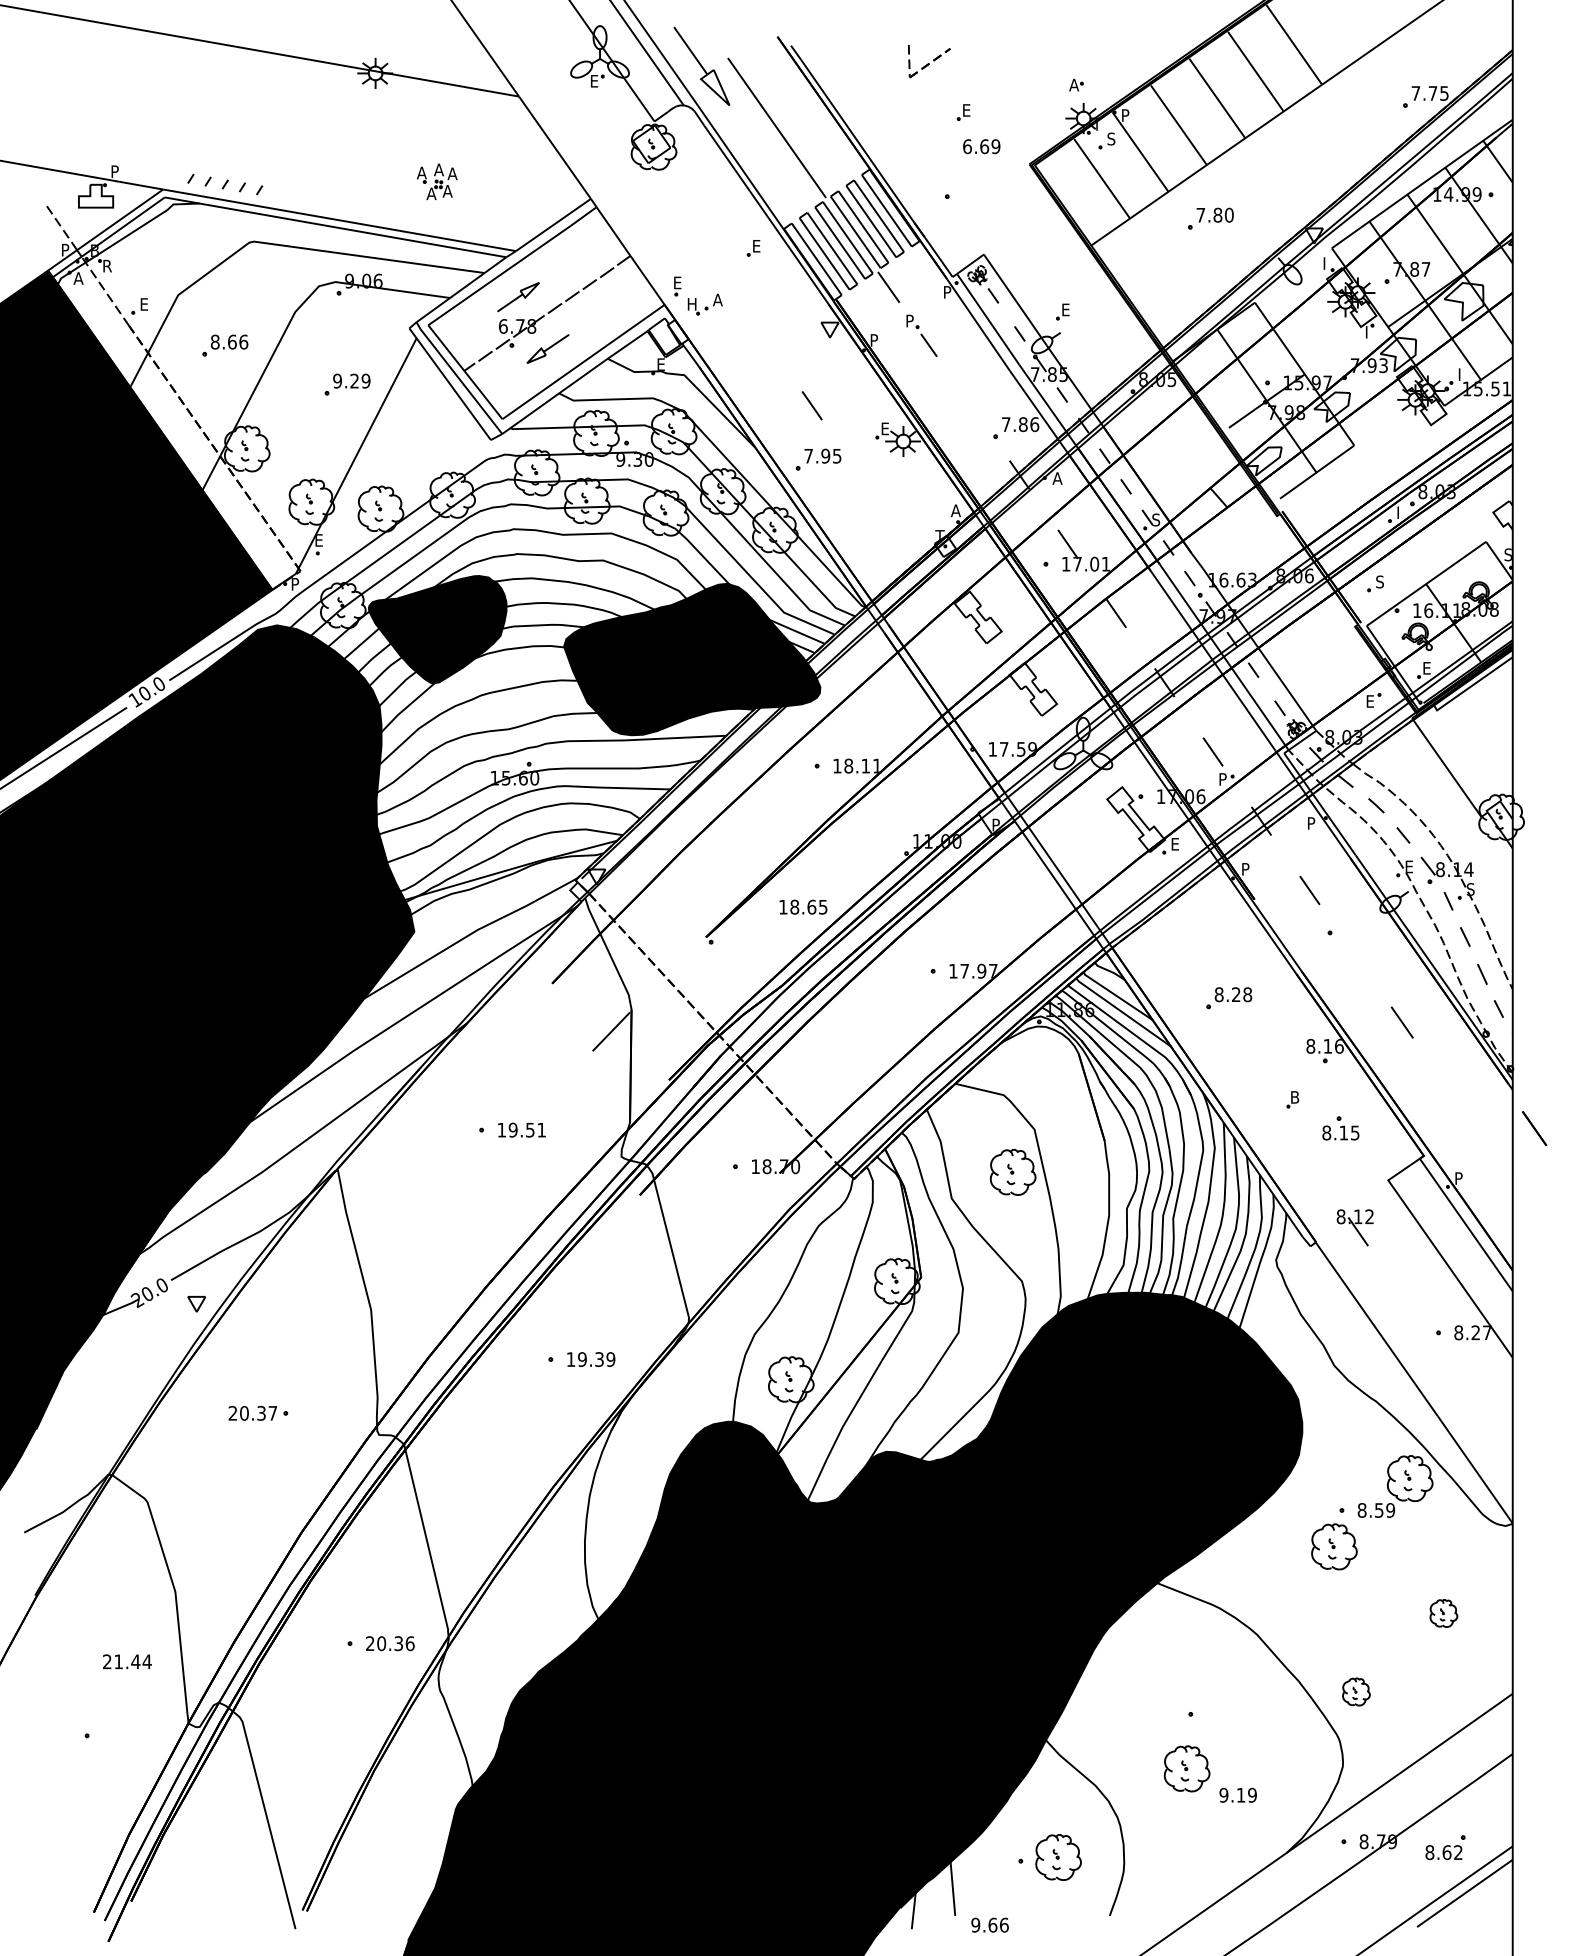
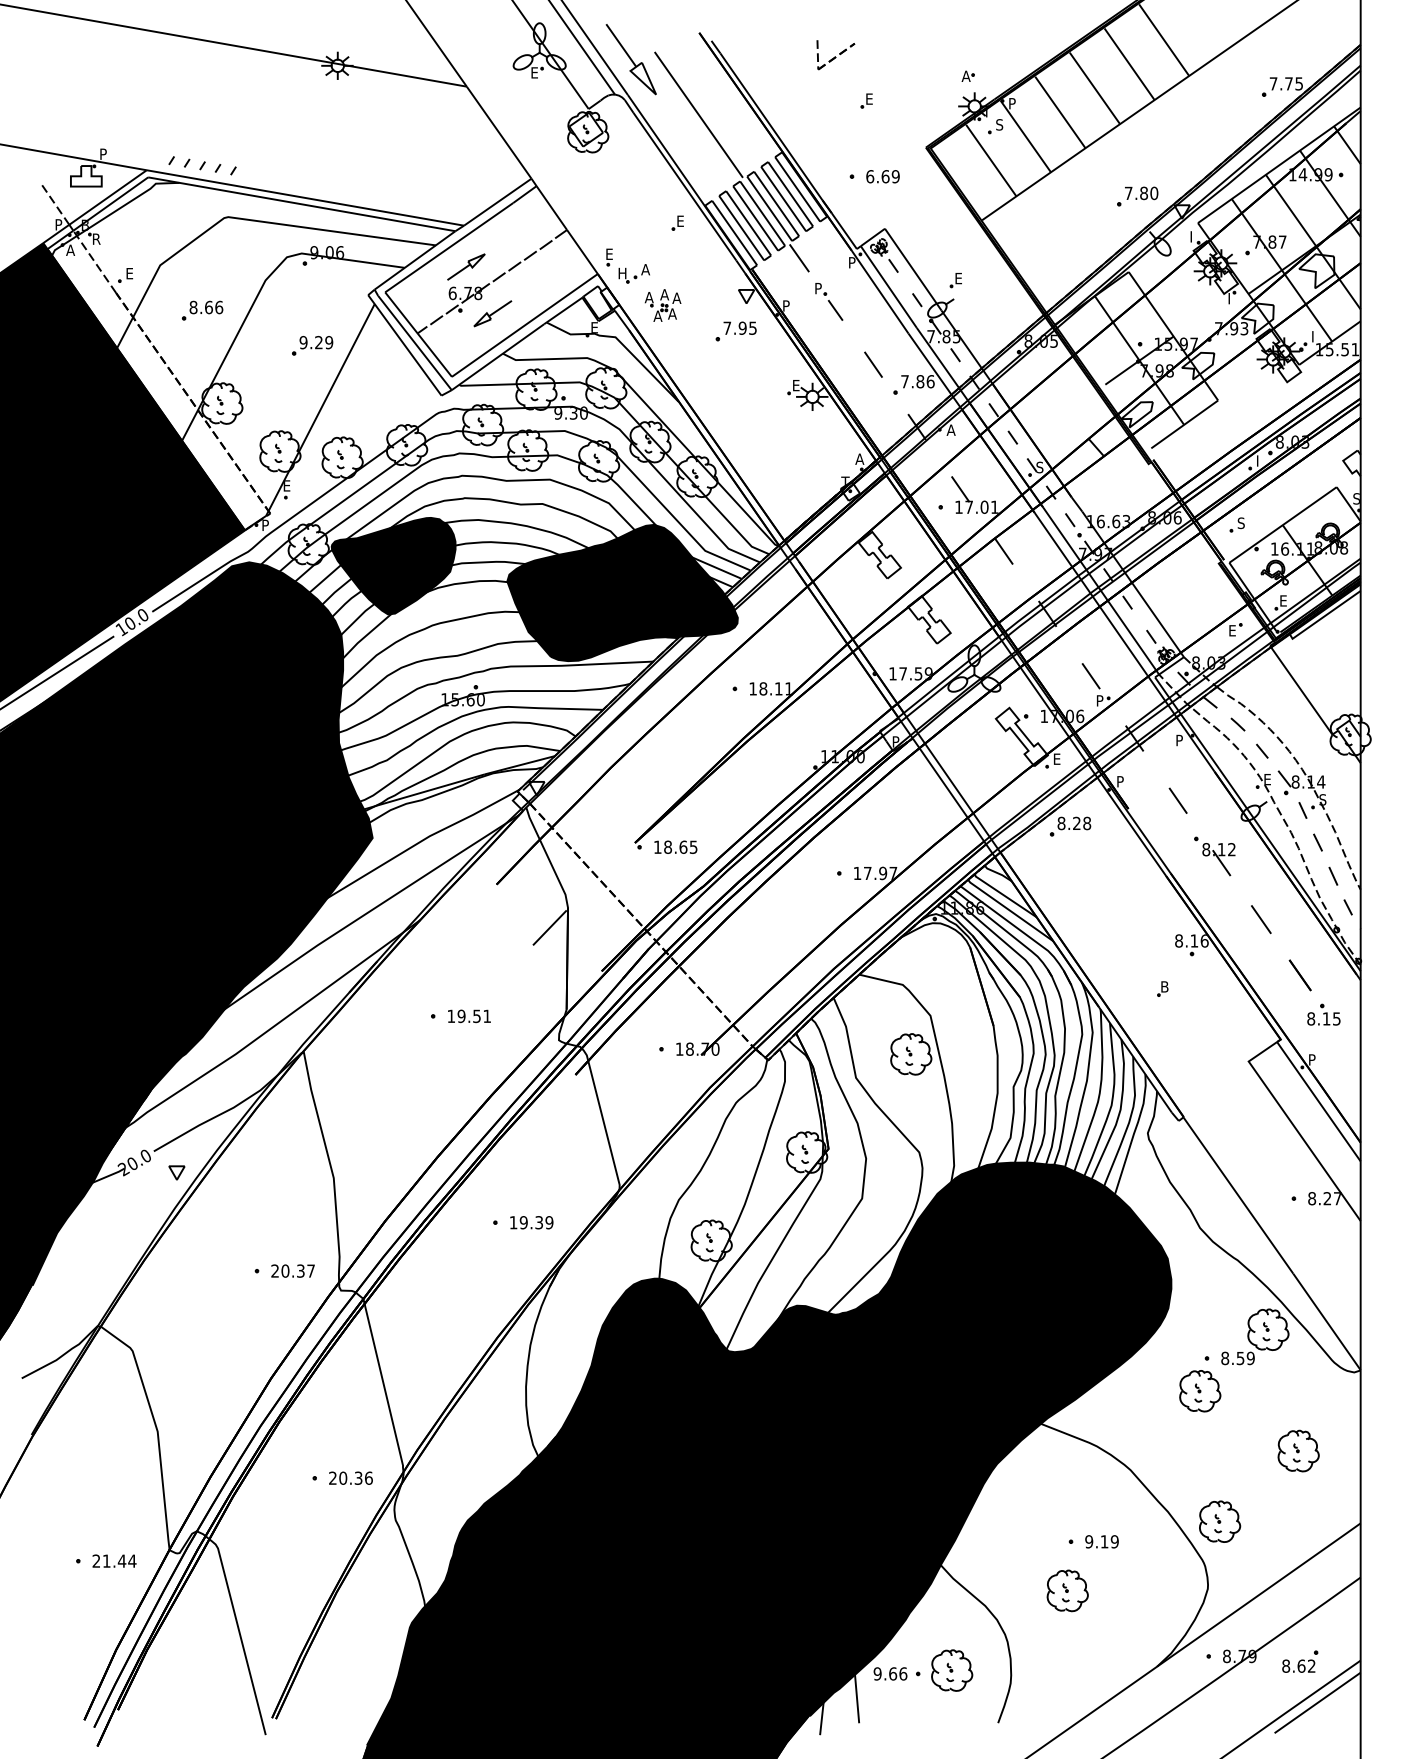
text: (981, 146) -> (882, 176), moved
part: (437, 181) -> (663, 305), moved
part: (1210, 218) -> (1137, 196), moved
line: (811, 405) -> (872, 364), moved
part: (818, 459) -> (736, 331), moved
text: (803, 906) -> (675, 846), moved
part: (1229, 998) -> (1070, 826), moved
part: (1340, 1128) -> (1323, 1014), moved
line: (1534, 1128) -> (1300, 975), moved
part: (1354, 1227) -> (1218, 859), moved
text: (252, 1412) -> (292, 1270), moved
part: (1443, 1613) -> (1298, 1451), size x1.67
text: (127, 1661) -> (114, 1560), moved
part: (1356, 1691) -> (1220, 1521), size x1.67
text: (1237, 1794) -> (1101, 1541), moved
text: (989, 1924) -> (889, 1673), moved

